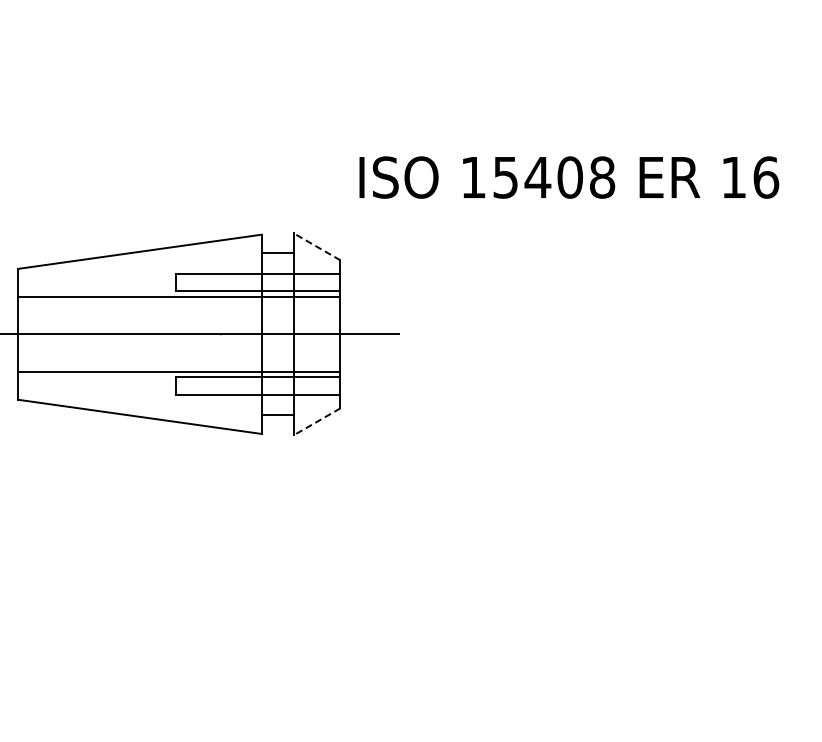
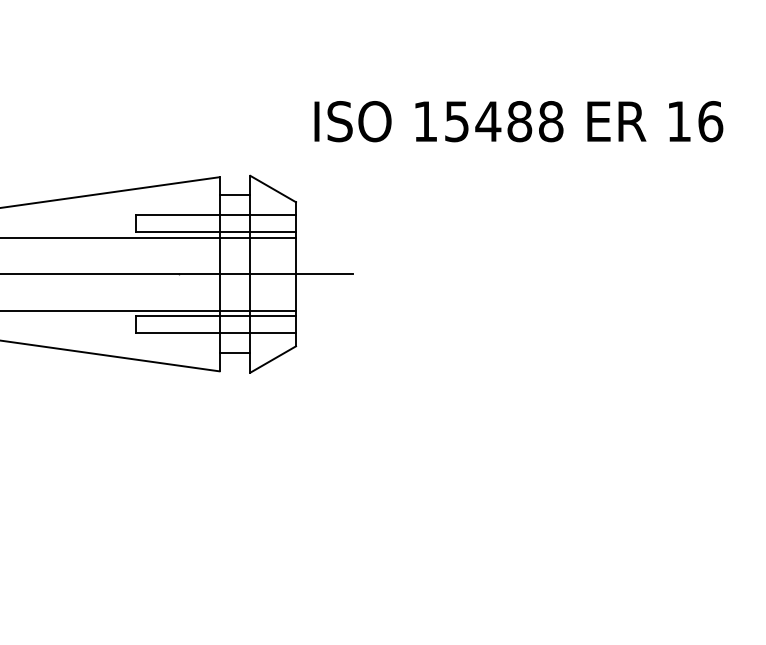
text: (569, 177) -> (519, 121), 15408 -> 15488
line: (316, 246) -> (272, 188), dashed -> solid
line: (316, 422) -> (272, 360), dashed -> solid

